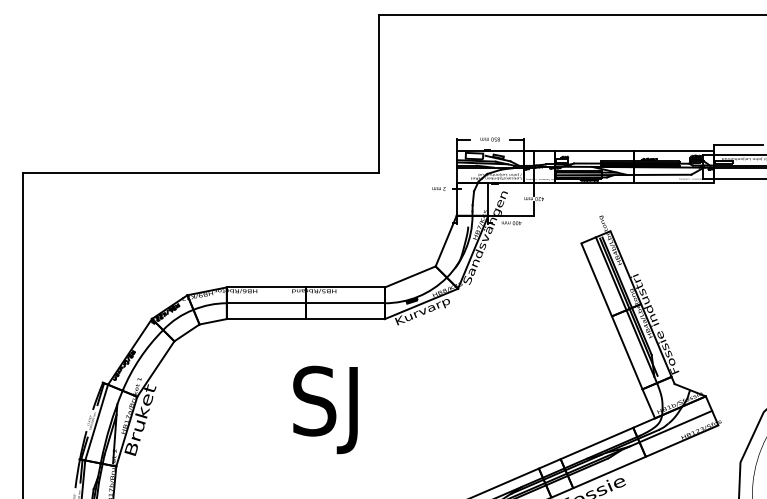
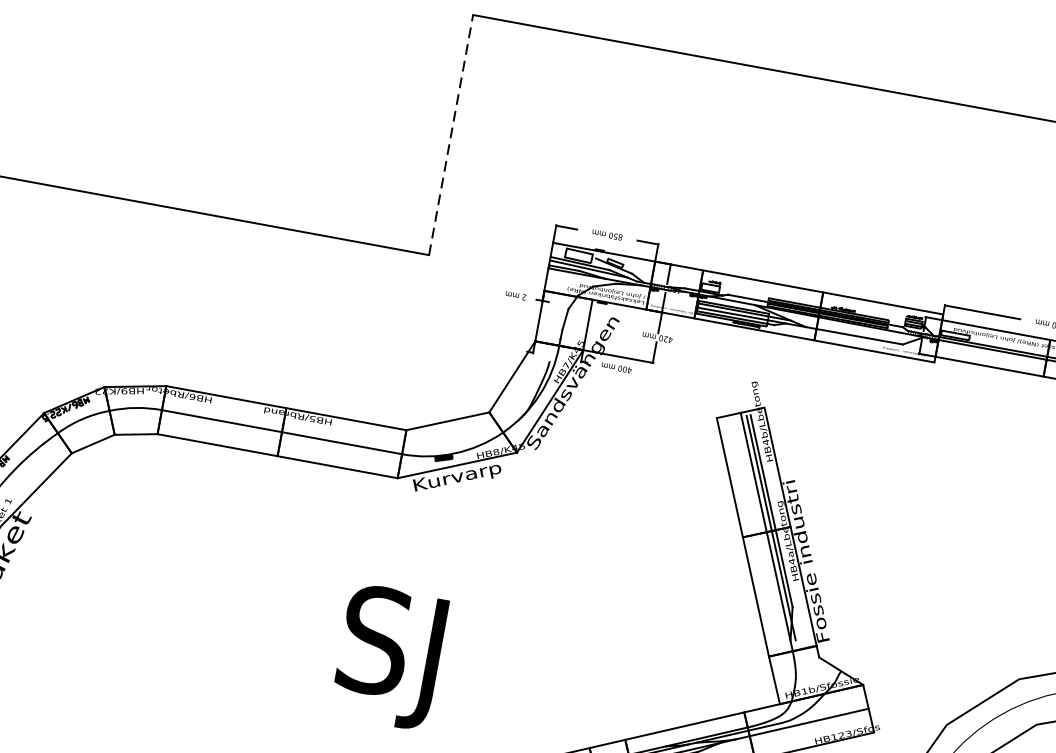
line: (378, 93) -> (450, 134), solid -> dashed
text: (325, 409) -> (389, 656), moved

